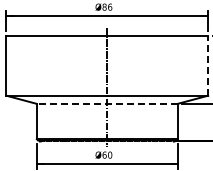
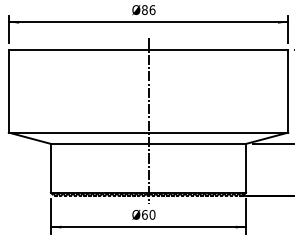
line: (208, 65) -> (288, 90), dashed -> solid
line: (106, 103) -> (147, 143), dashed -> solid

